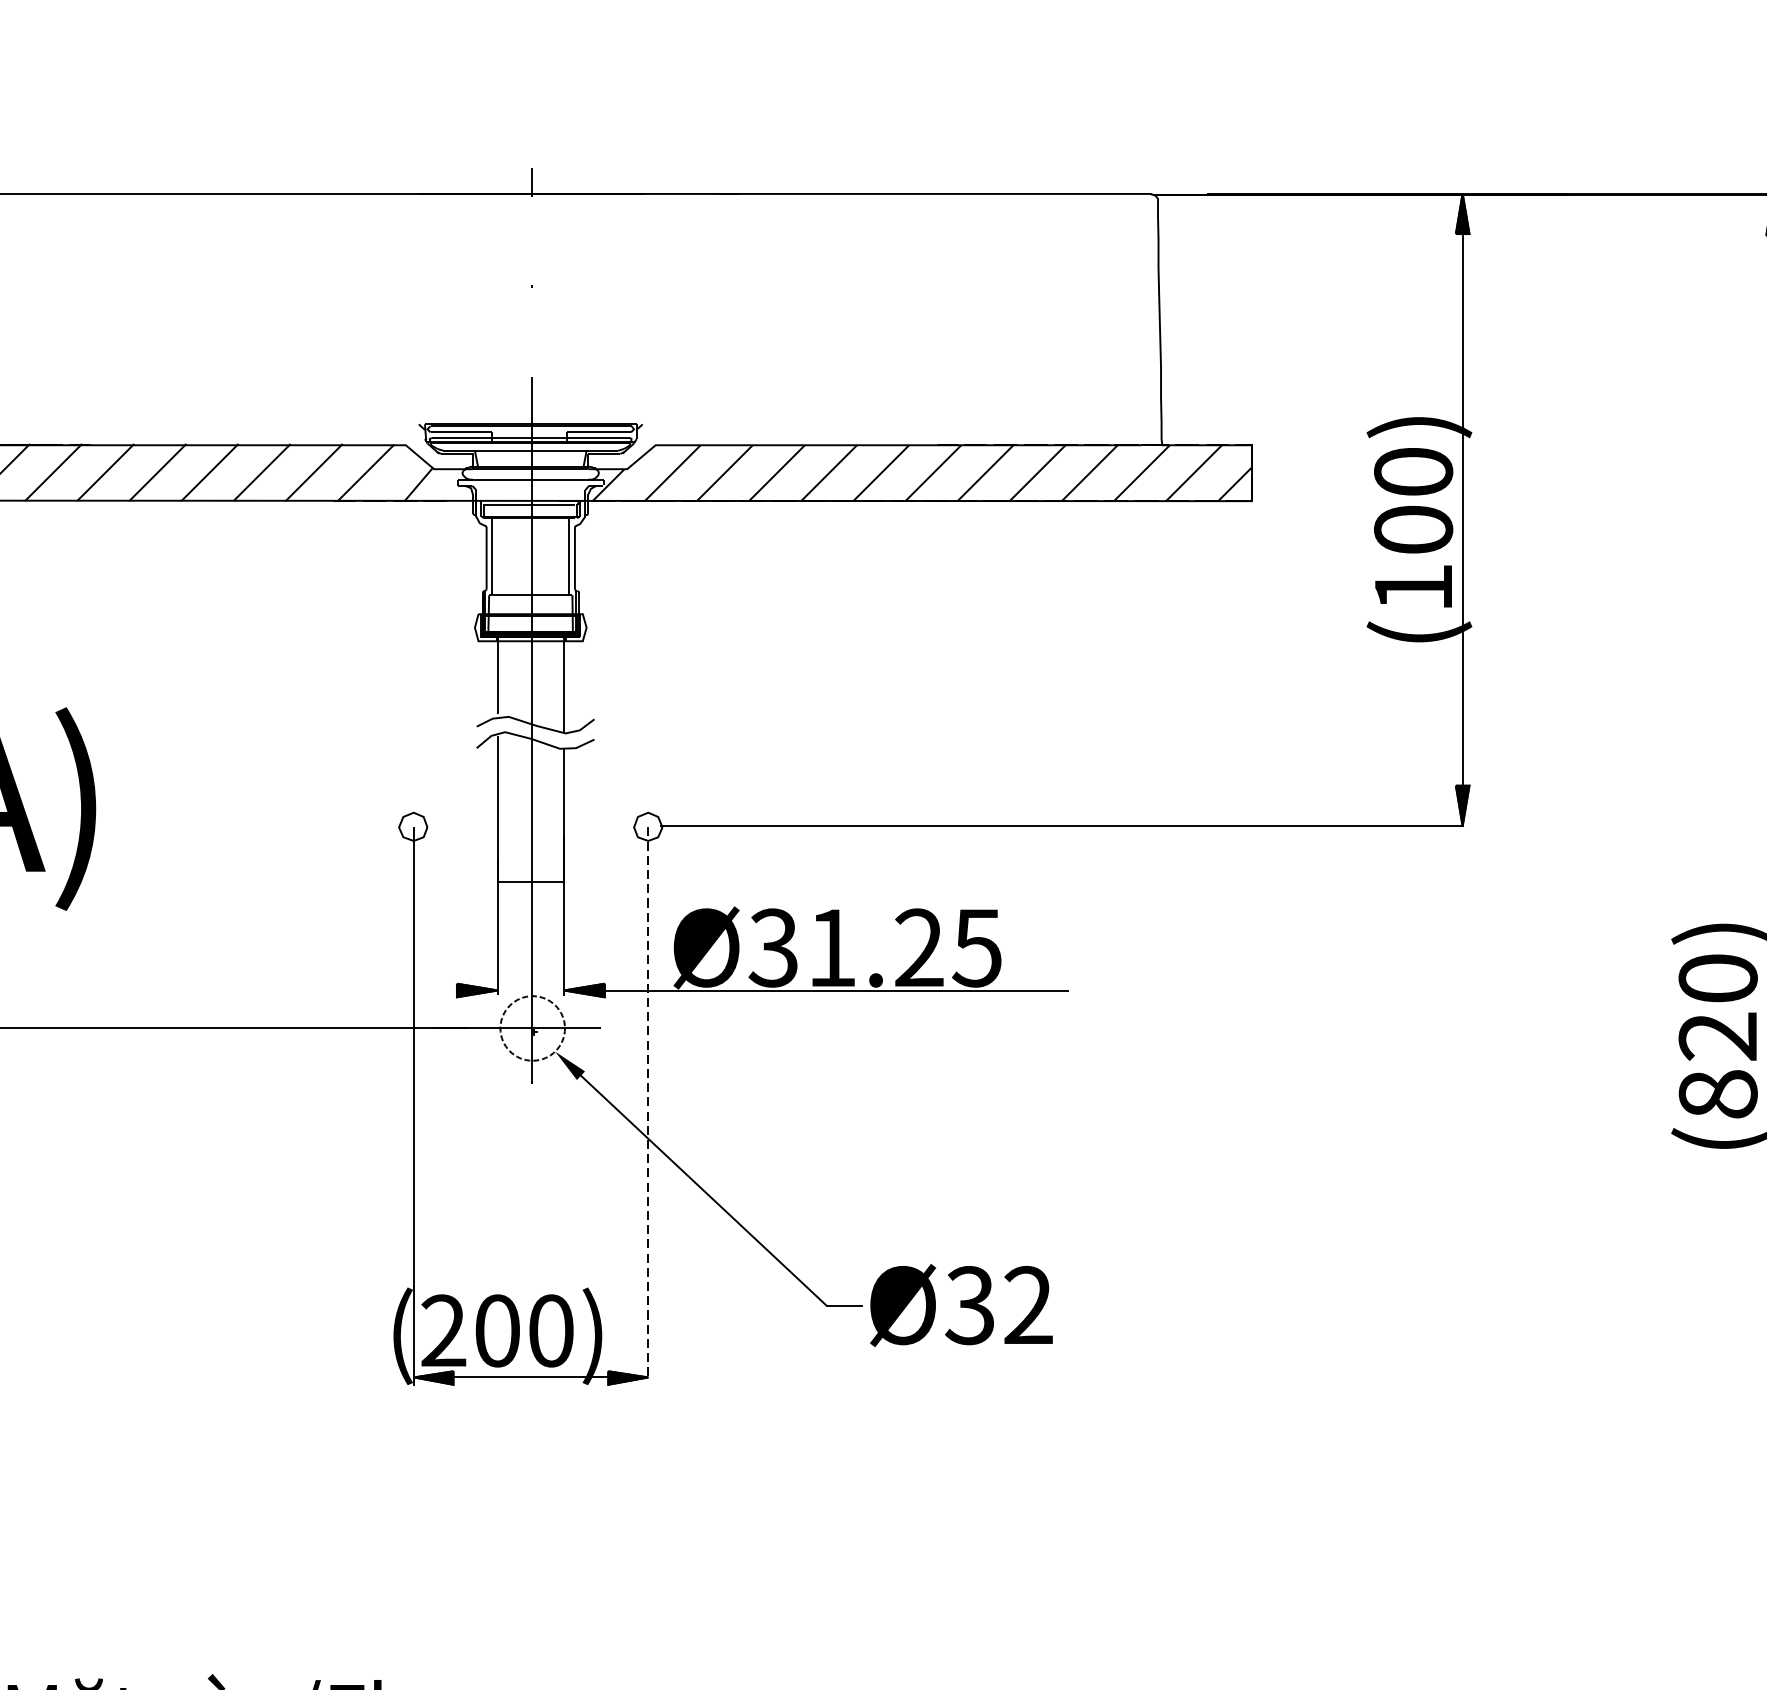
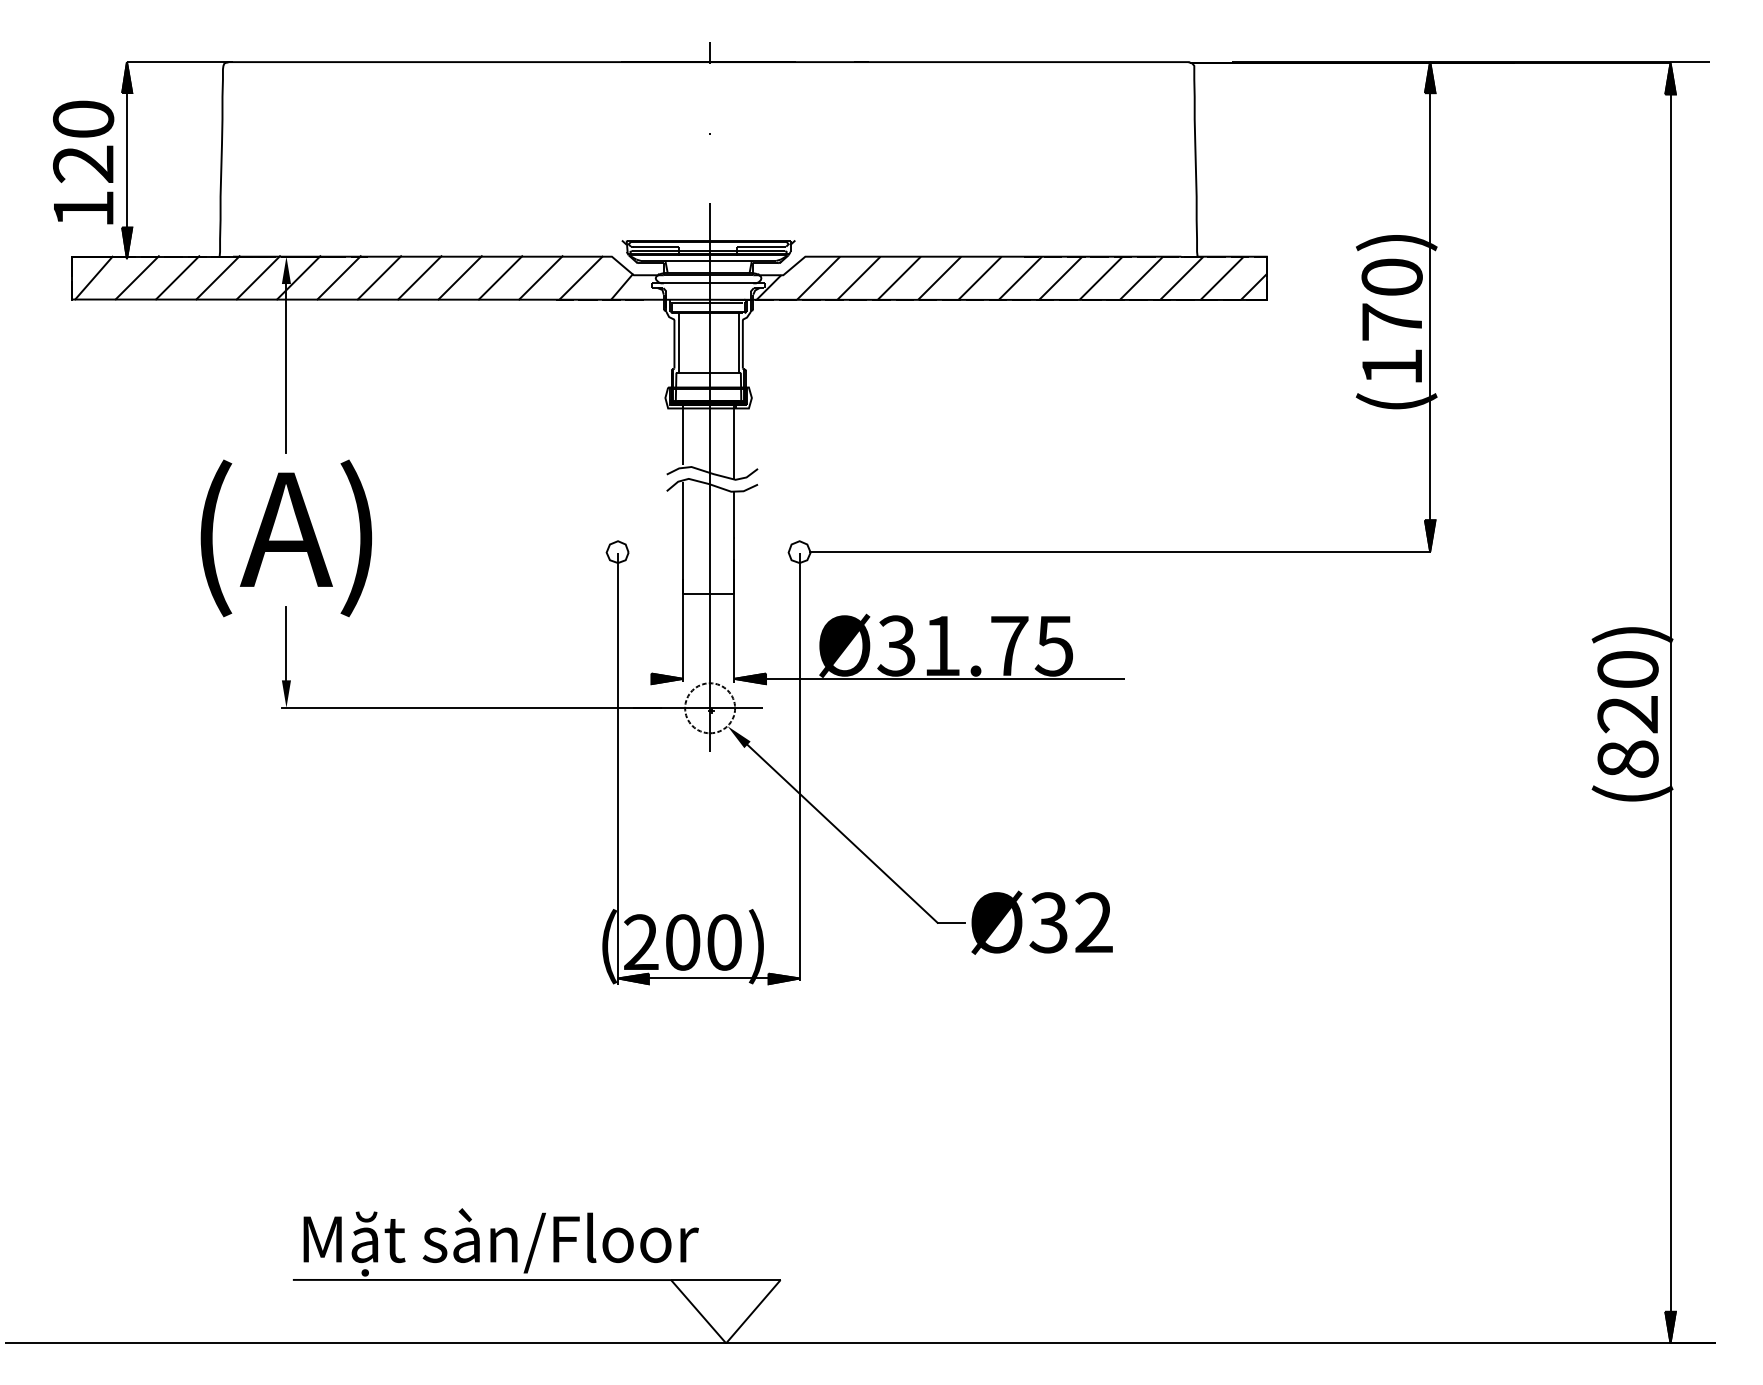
text: (1412, 528) -> (1391, 321), (100) -> (170)
text: (919, 947) -> (1009, 645), Ø31.25 -> Ø31.75
line: (648, 1104) -> (799, 767), dashed -> solid

